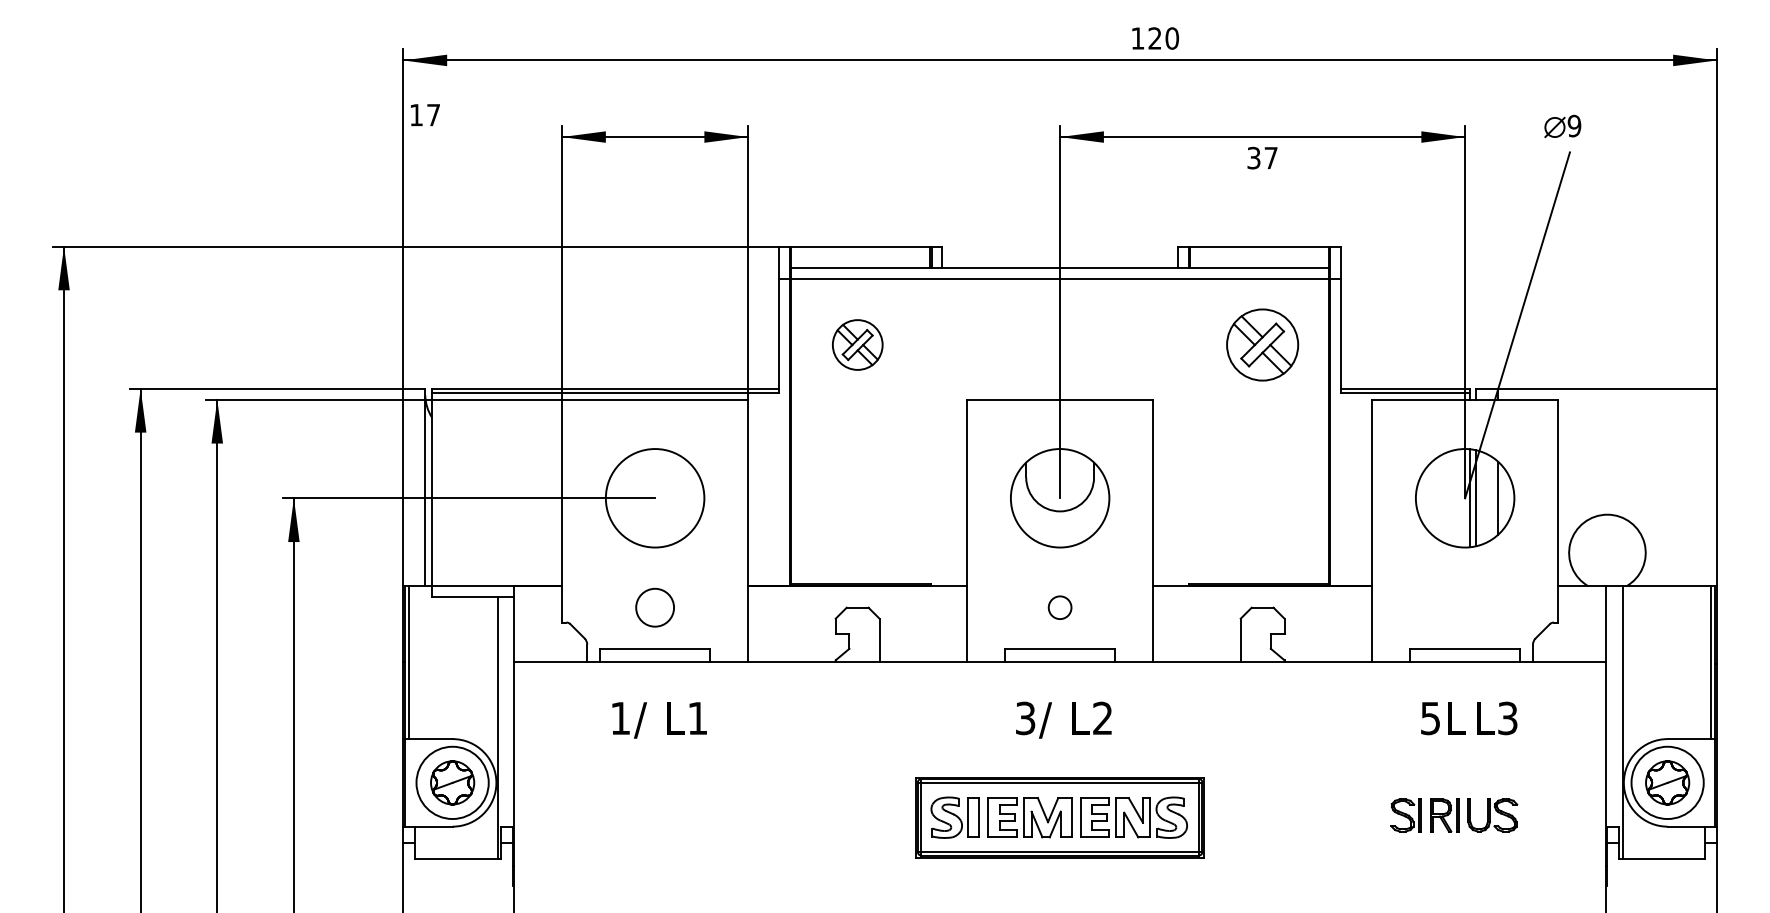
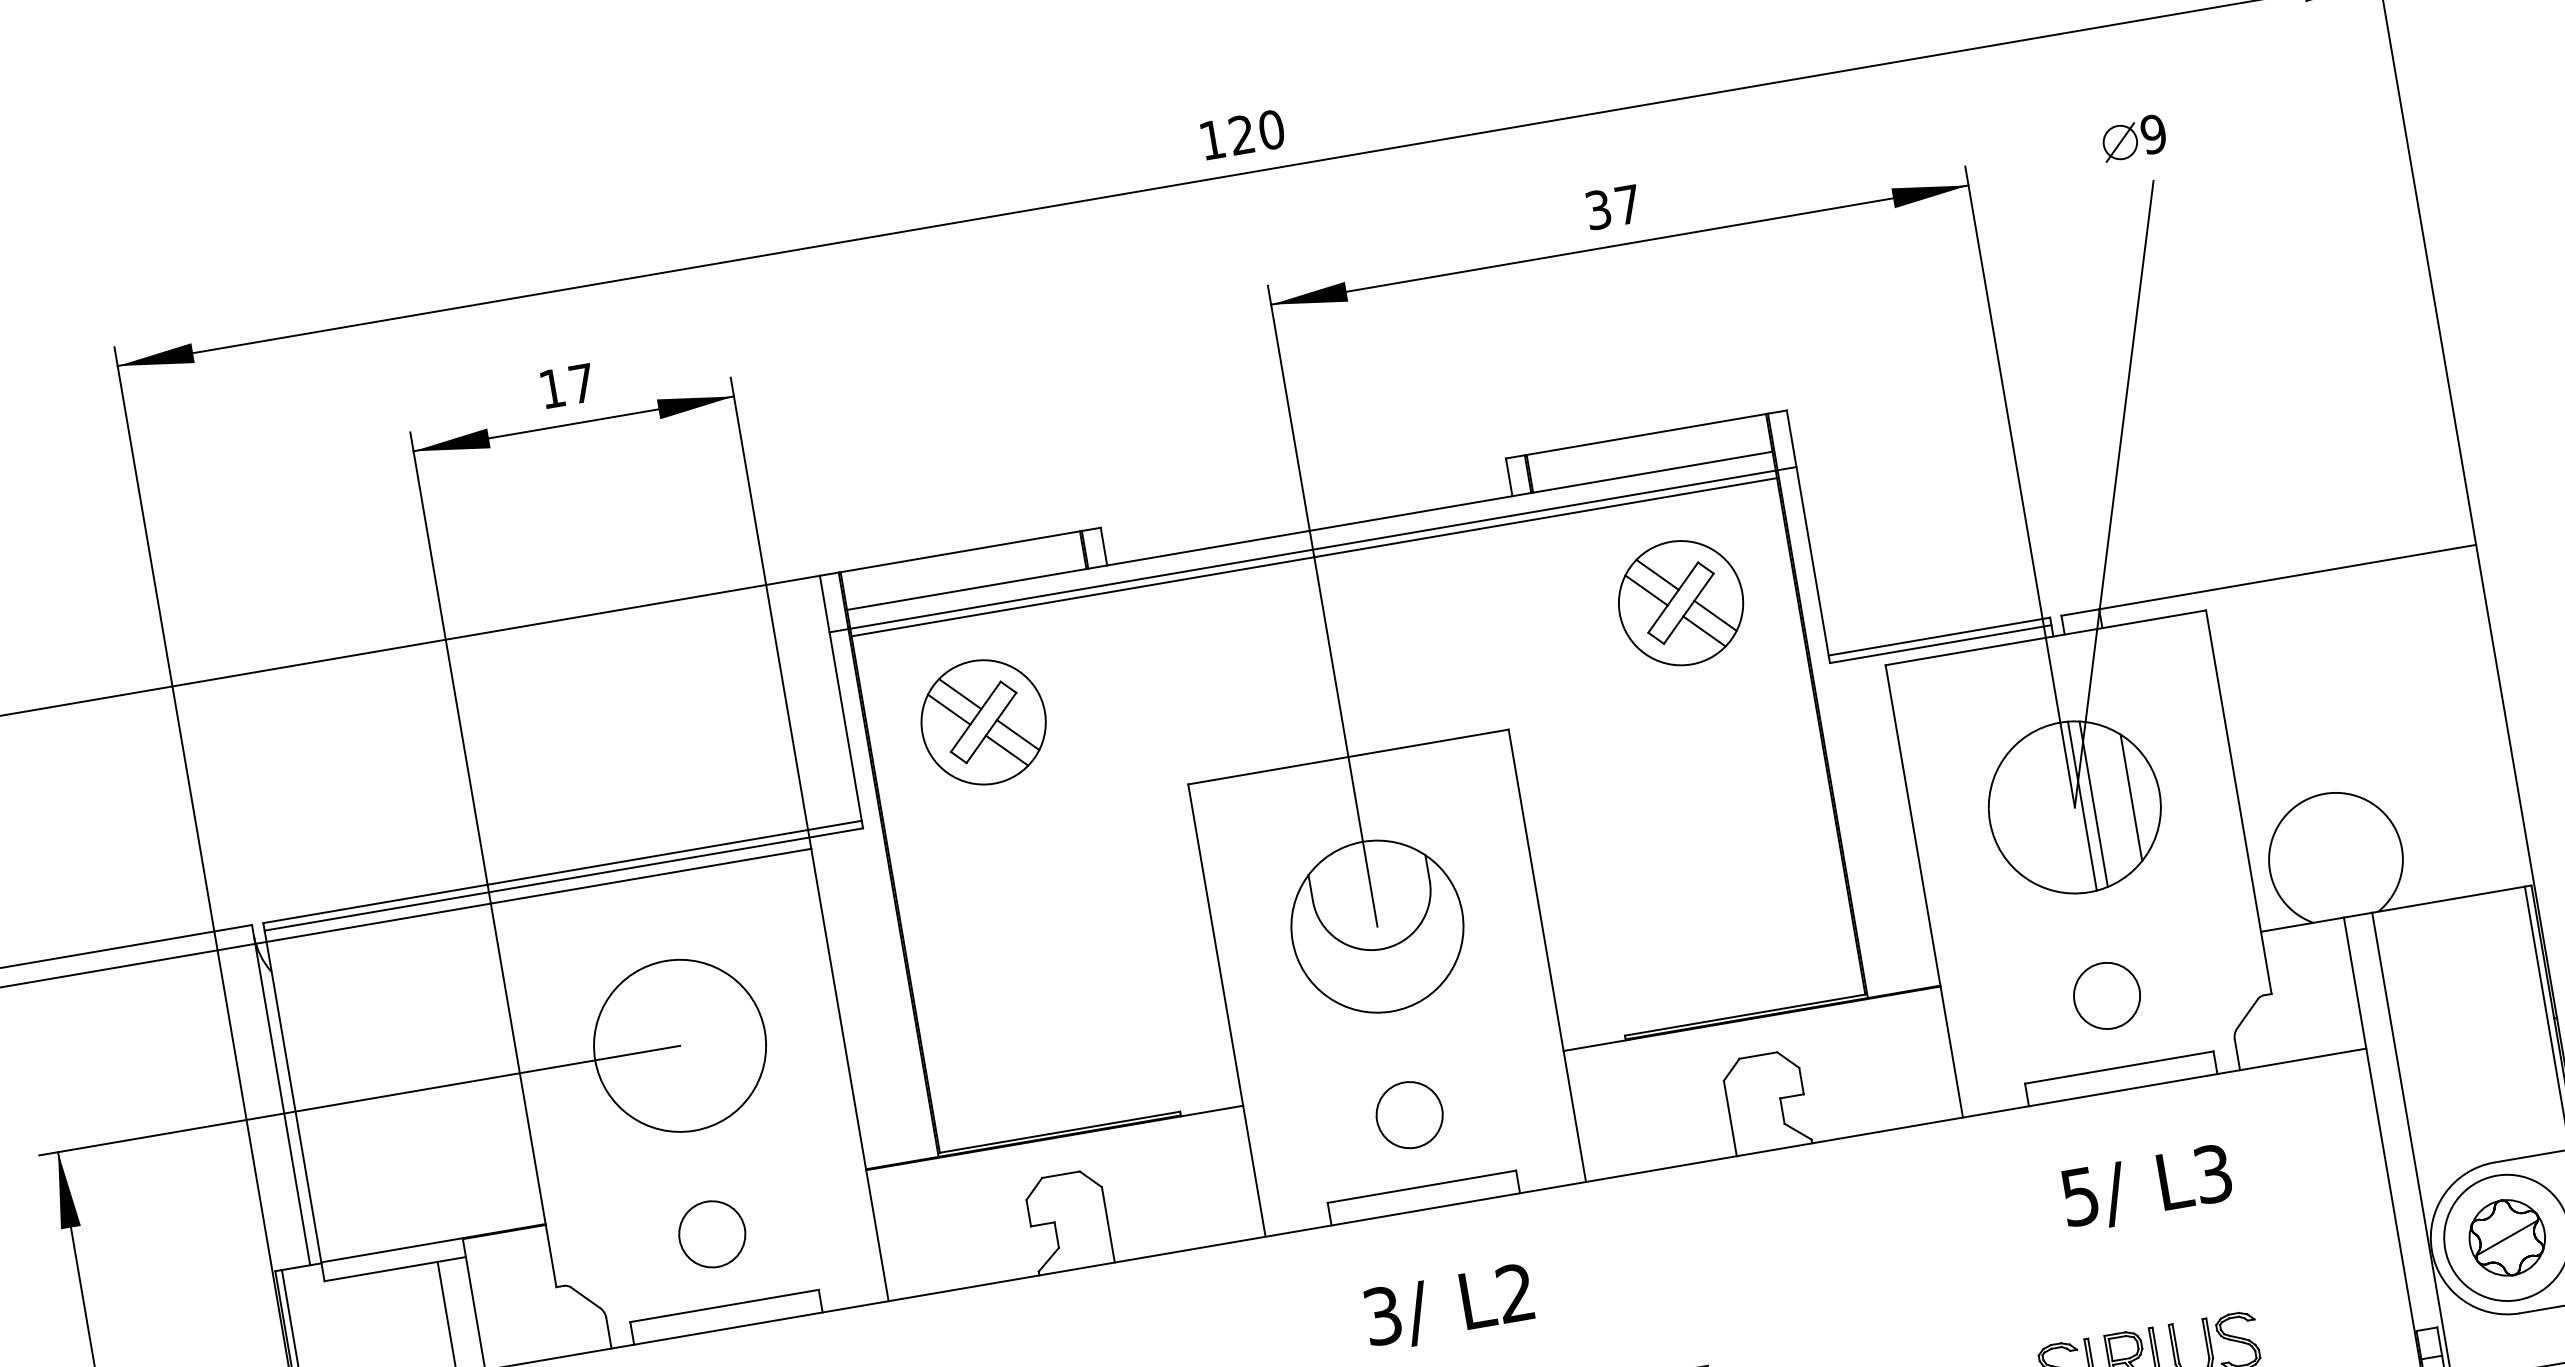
text: (1155, 38) -> (1242, 134), moved
text: (425, 114) -> (567, 384), moved
text: (1262, 157) -> (1612, 206), moved
line: (1059, 283) -> (1313, 557), added
part: (857, 344) -> (983, 721), size x1.43
circle: (1060, 607) -> (1410, 1114), size x1.67
circle: (1464, 607) -> (2105, 995), added
text: (1454, 720) -> (2121, 1193), L -> /

